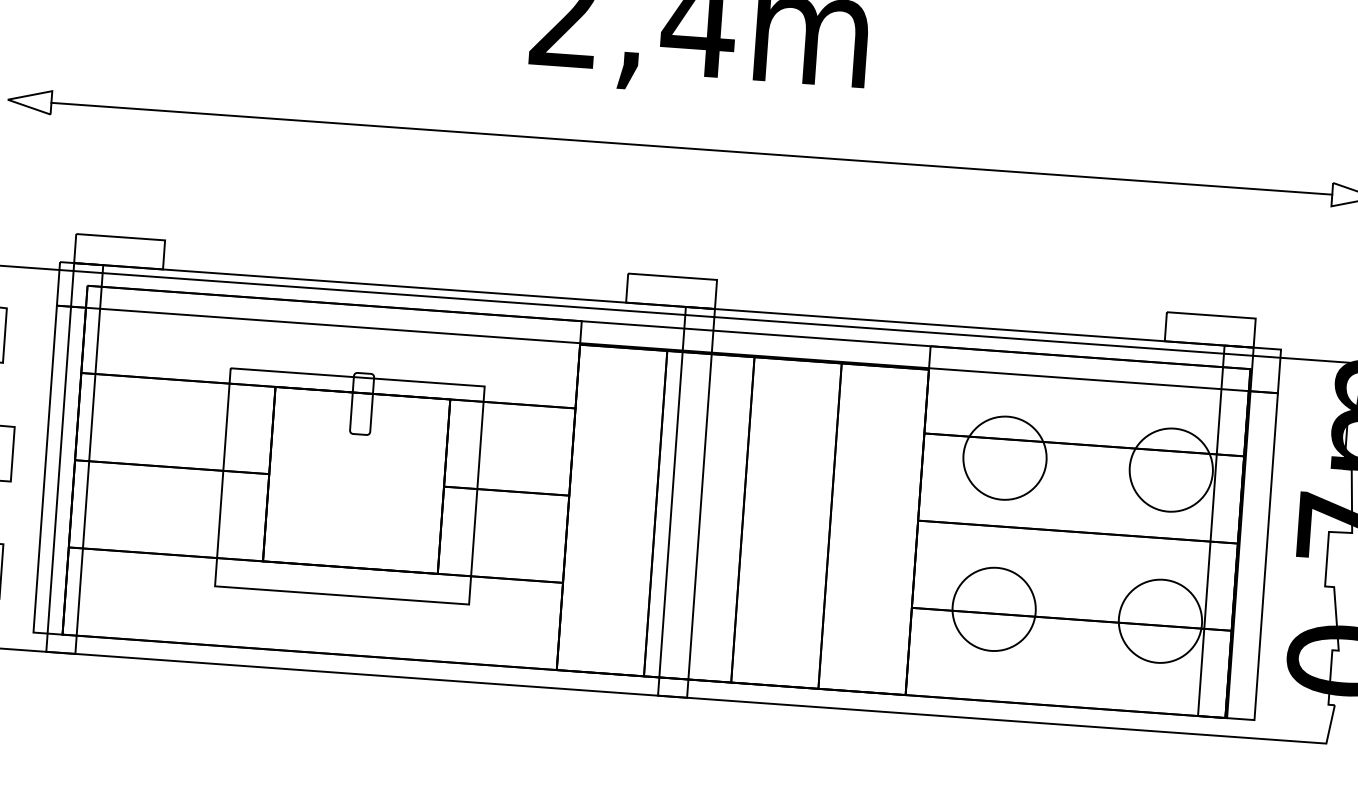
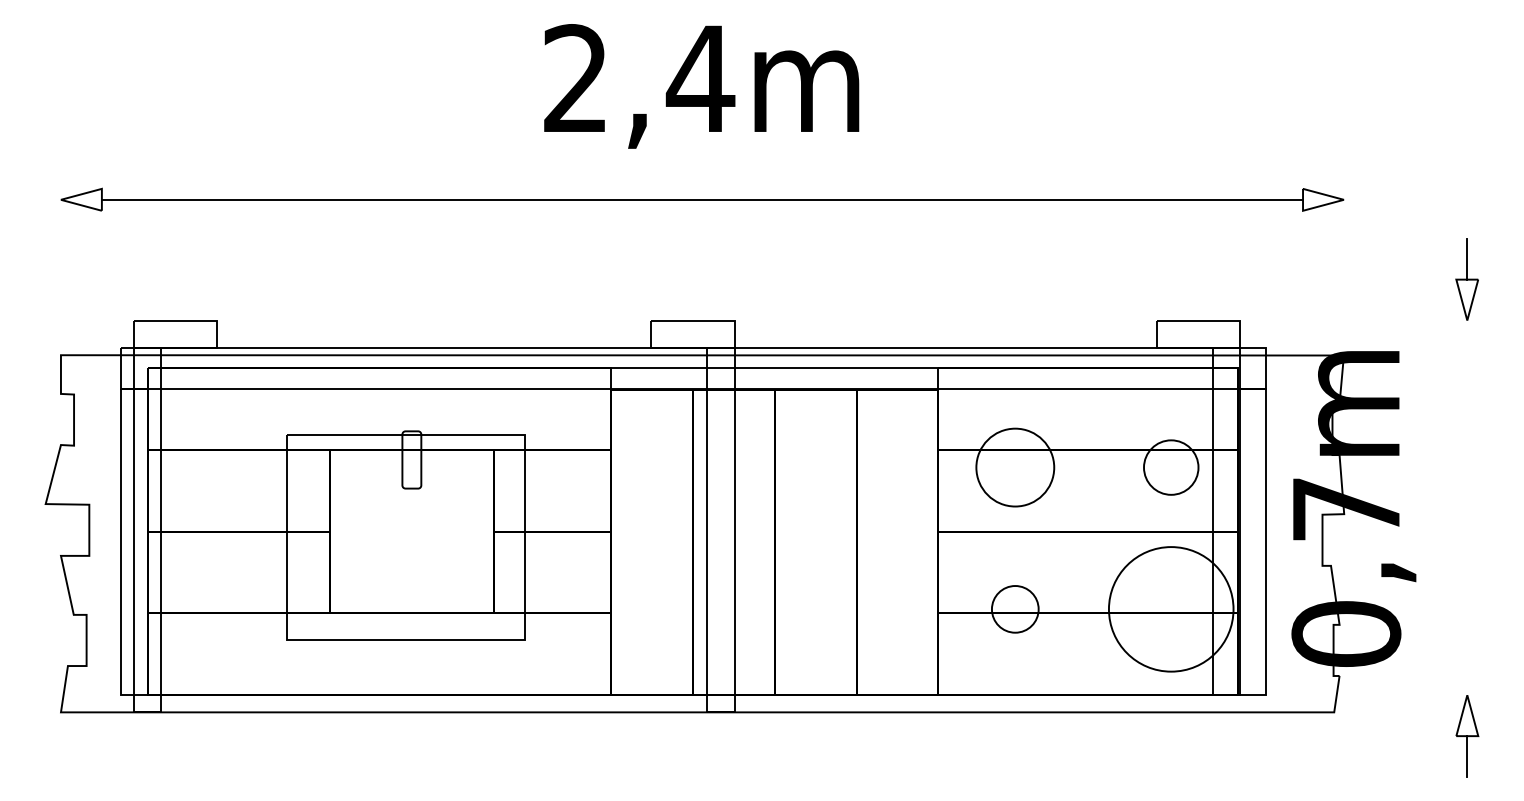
circle: (1171, 470) -> (1171, 467), size x0.7
circle: (994, 609) -> (1015, 609), size x0.6
circle: (1160, 621) -> (1171, 609), size x1.6

